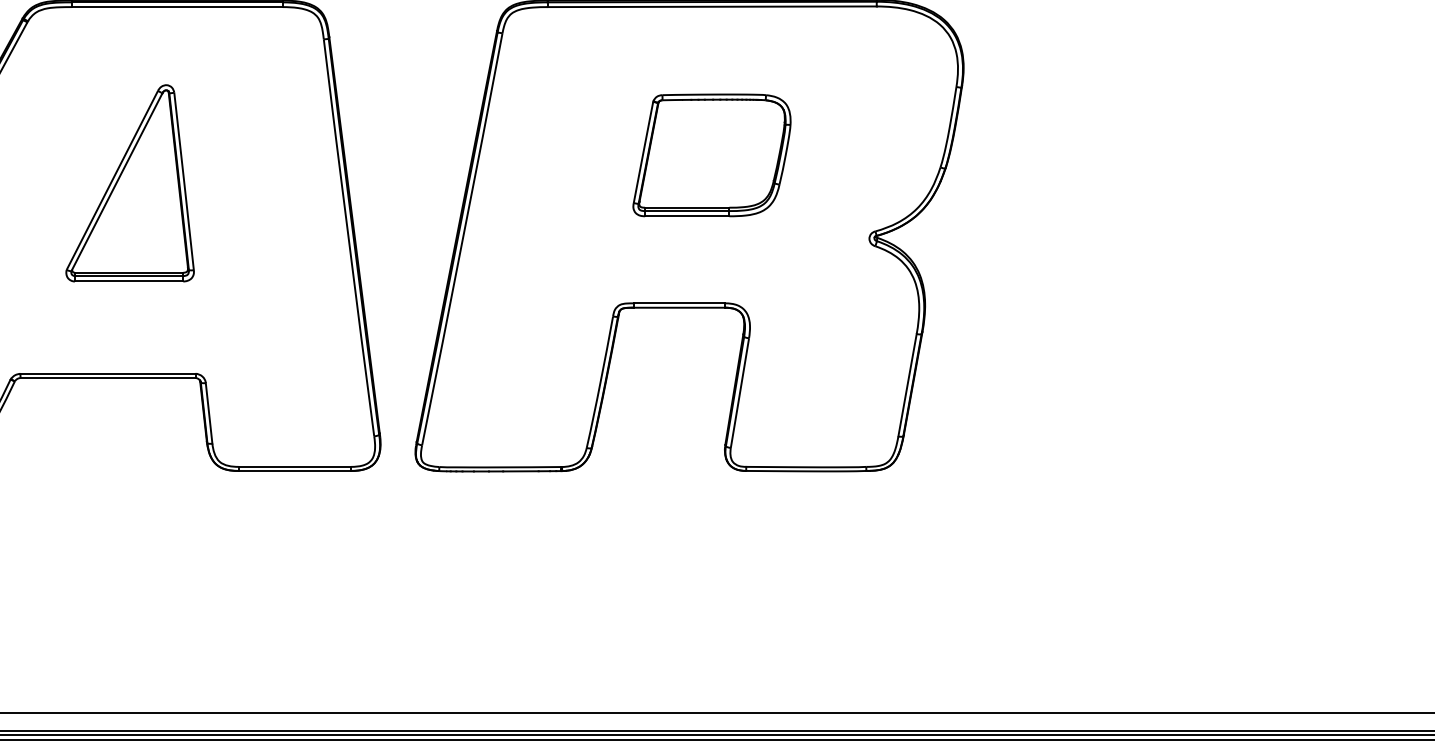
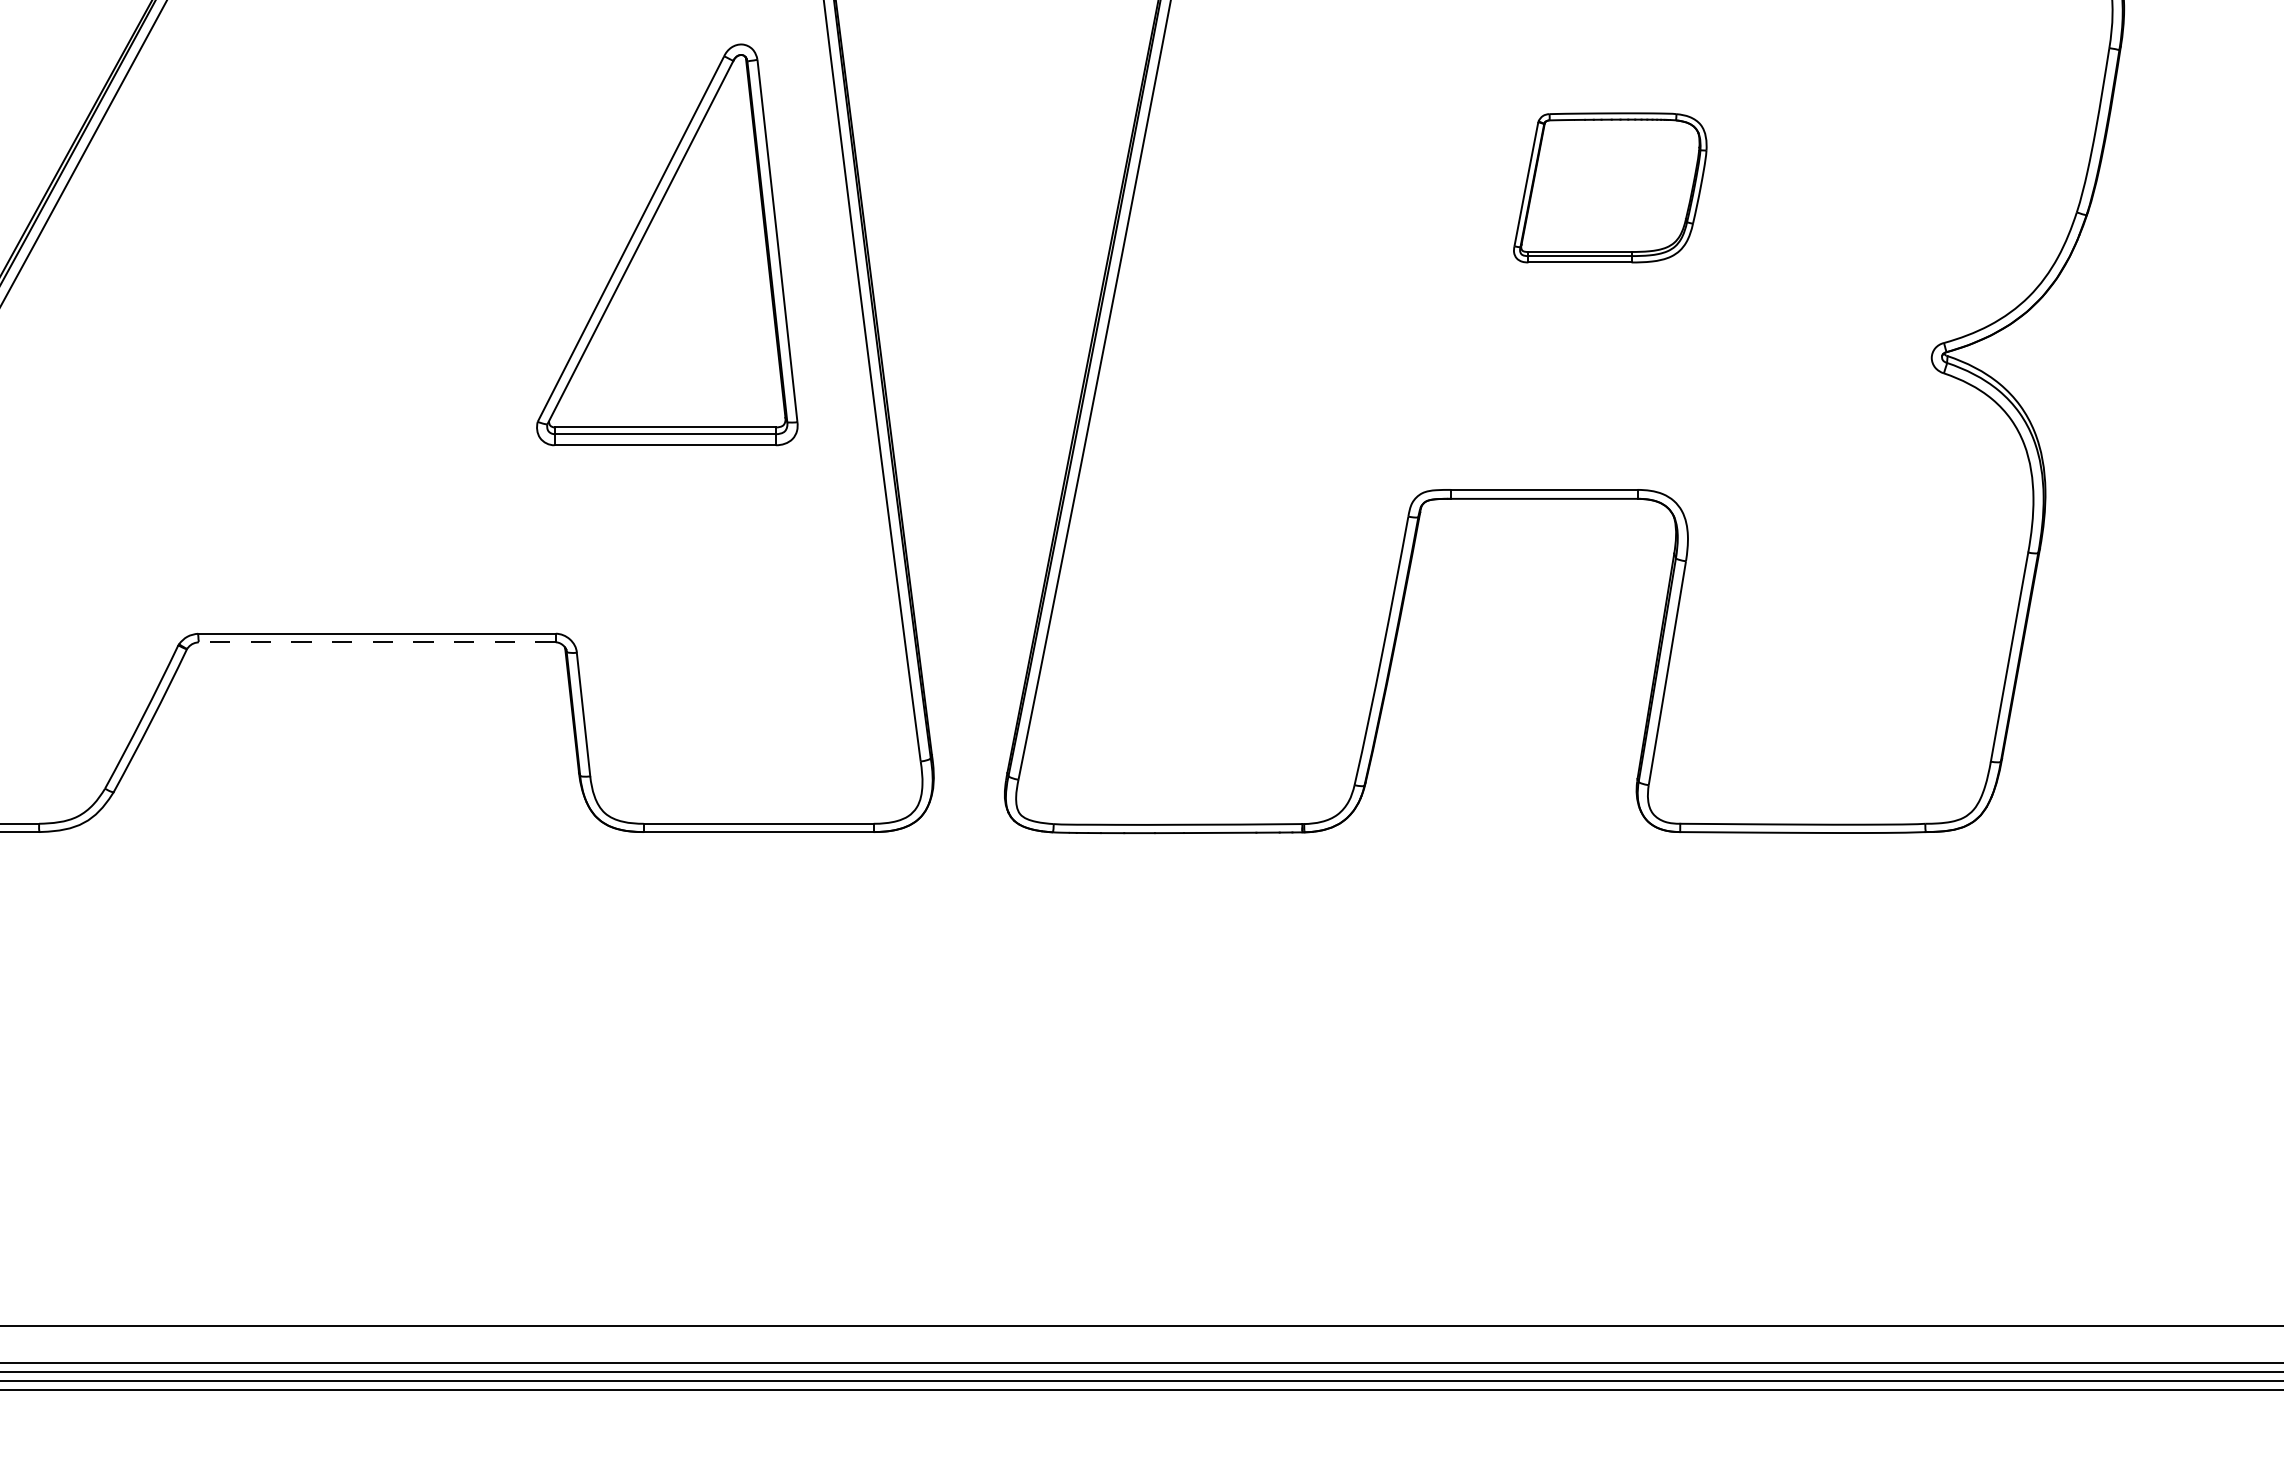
part: (711, 155) -> (1609, 188), size x0.6
part: (129, 183) -> (666, 245), moved
line: (107, 378) -> (376, 643), solid -> dashed

